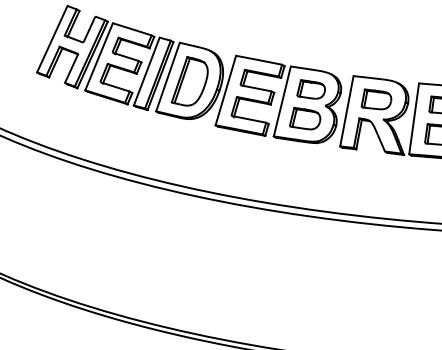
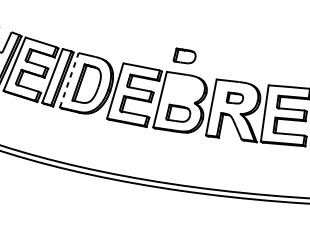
line: (168, 76) -> (69, 79), solid -> dashed
part: (310, 89) -> (184, 56), moved
part: (376, 99) -> (234, 98), size x0.7

